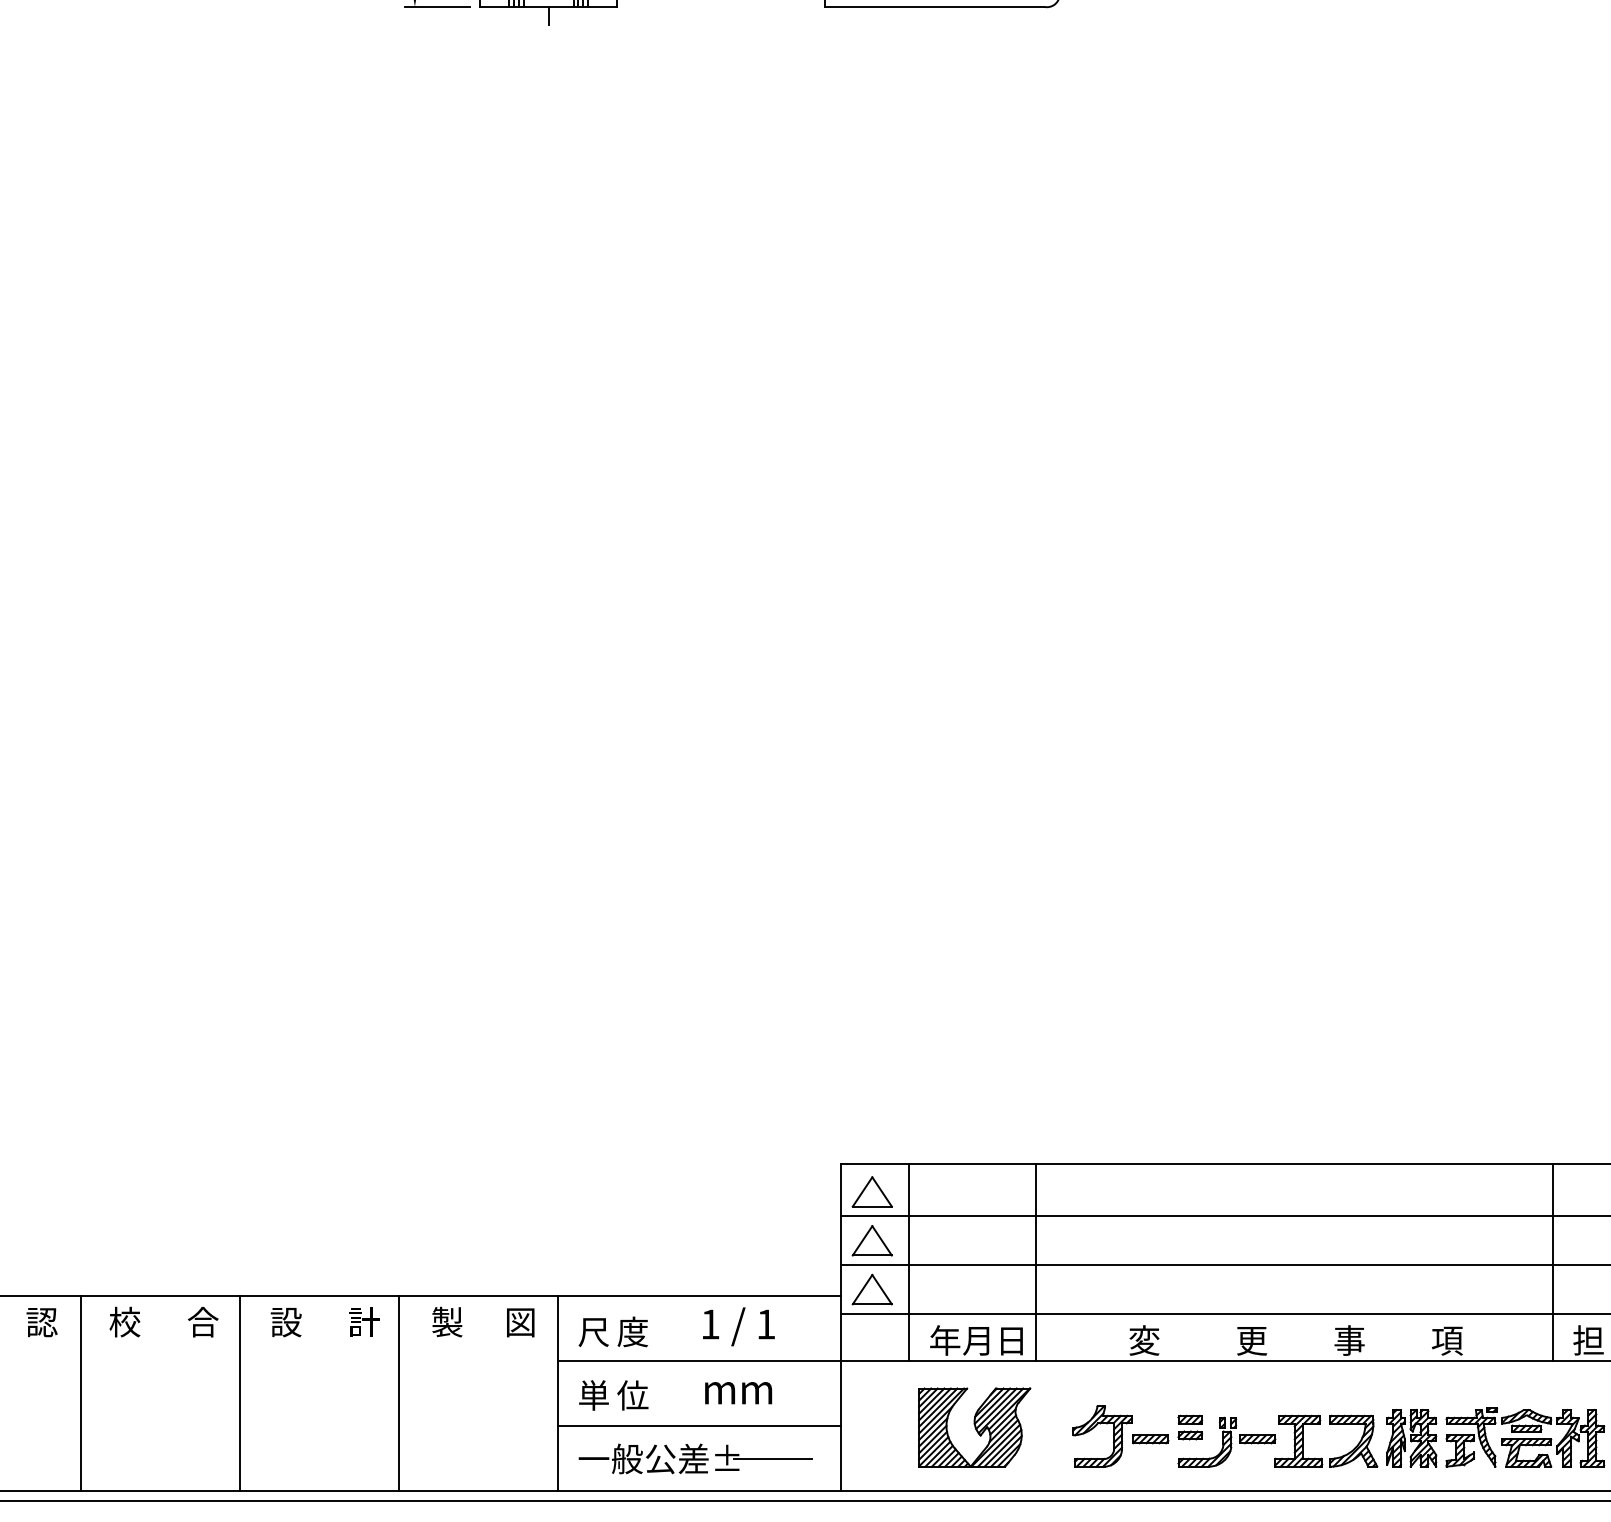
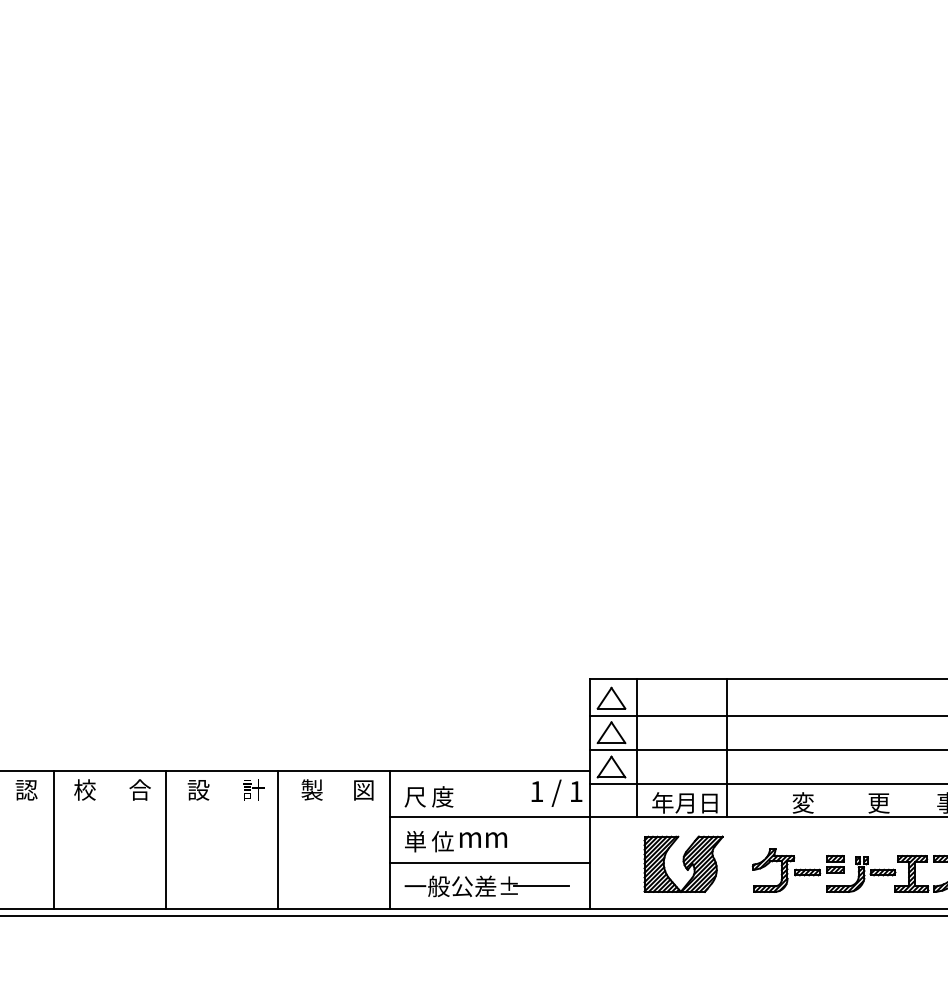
text: (738, 1326) -> (556, 793), moved
text: (738, 1393) -> (483, 840), moved

